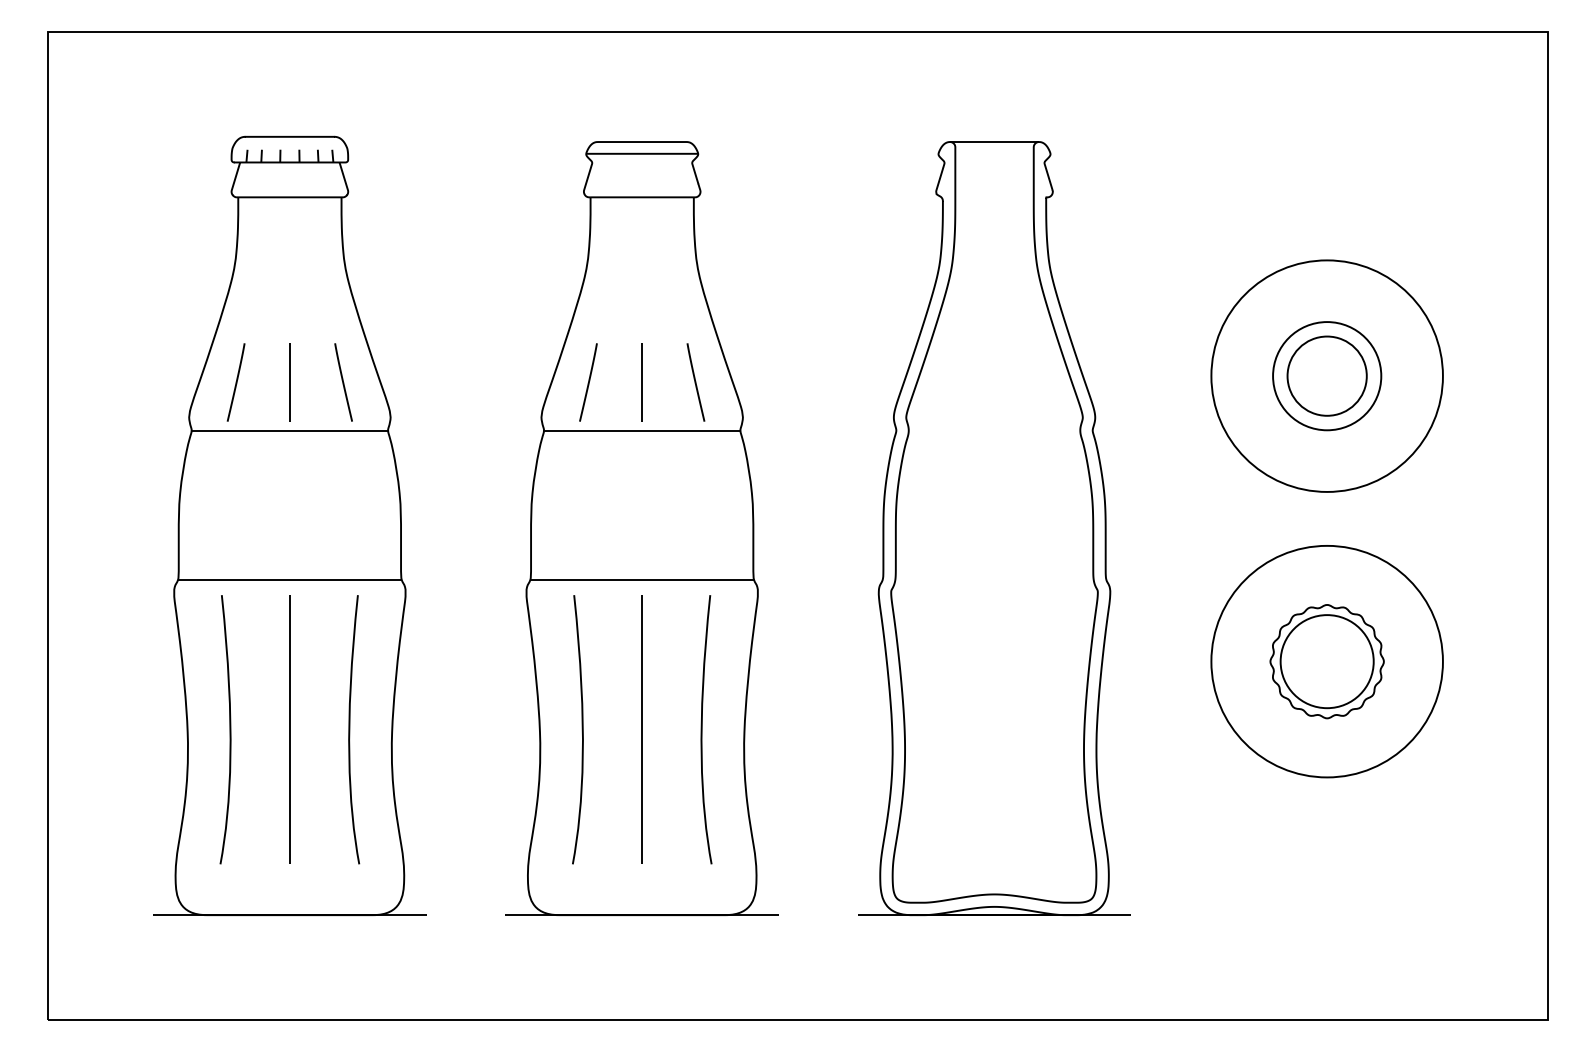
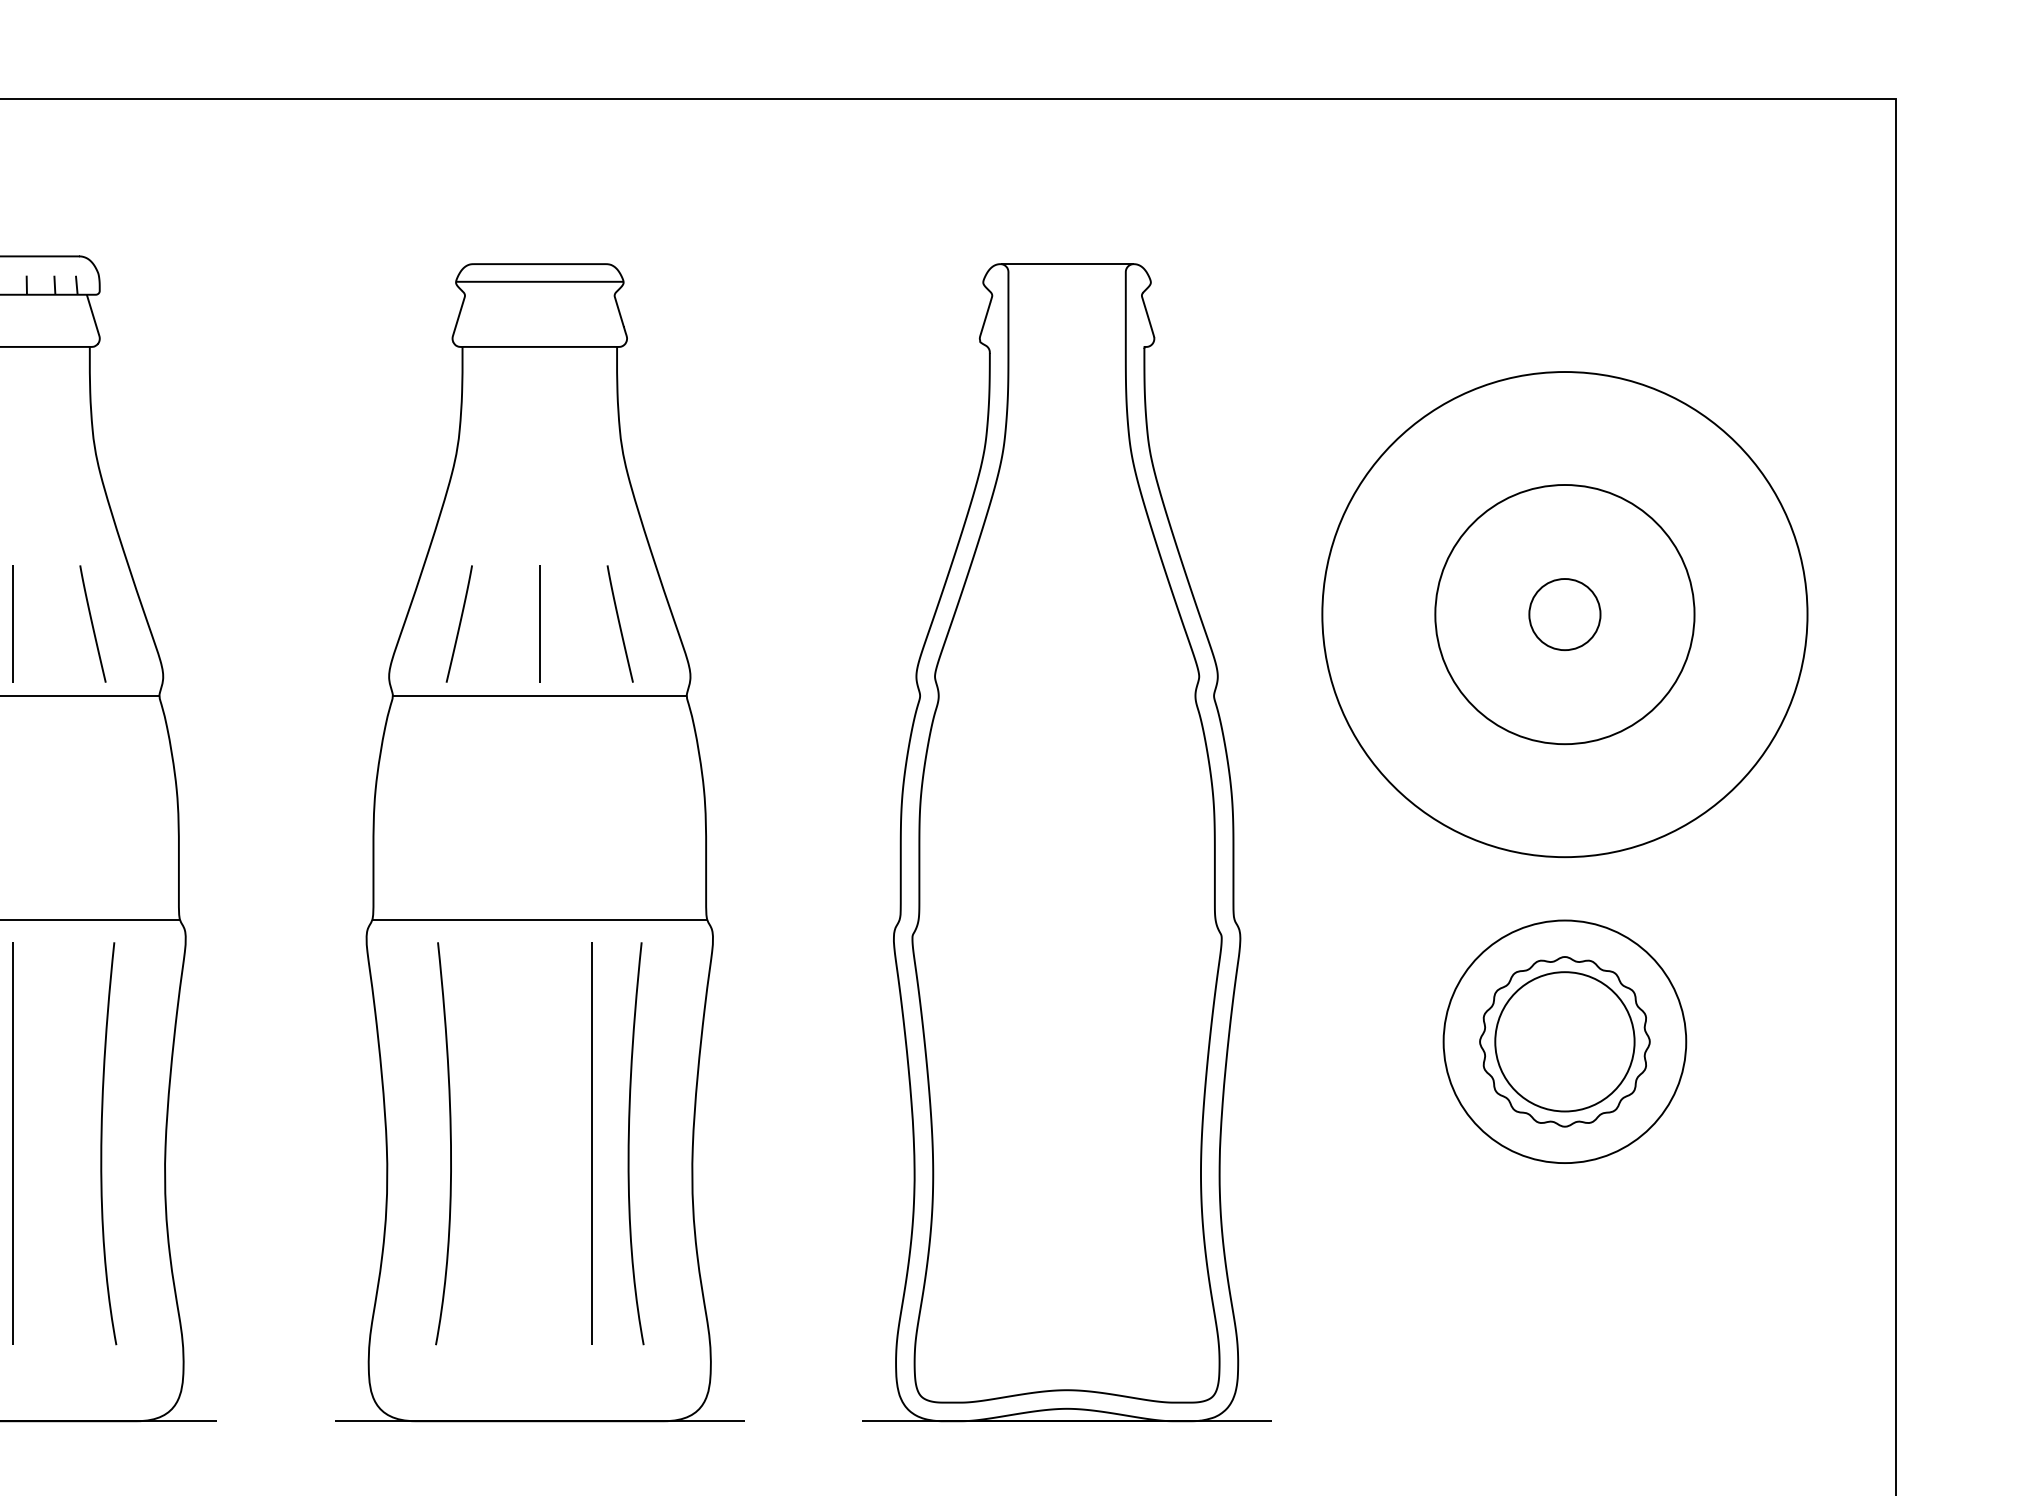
circle: (1326, 375) -> (1563, 613), size x0.6
circle: (1326, 375) -> (1563, 613), size x1.4
circle: (1327, 376) -> (1565, 615), size x1.6
circle: (1326, 661) -> (1563, 1041), size x0.7
line: (641, 729) -> (591, 1143), moved

